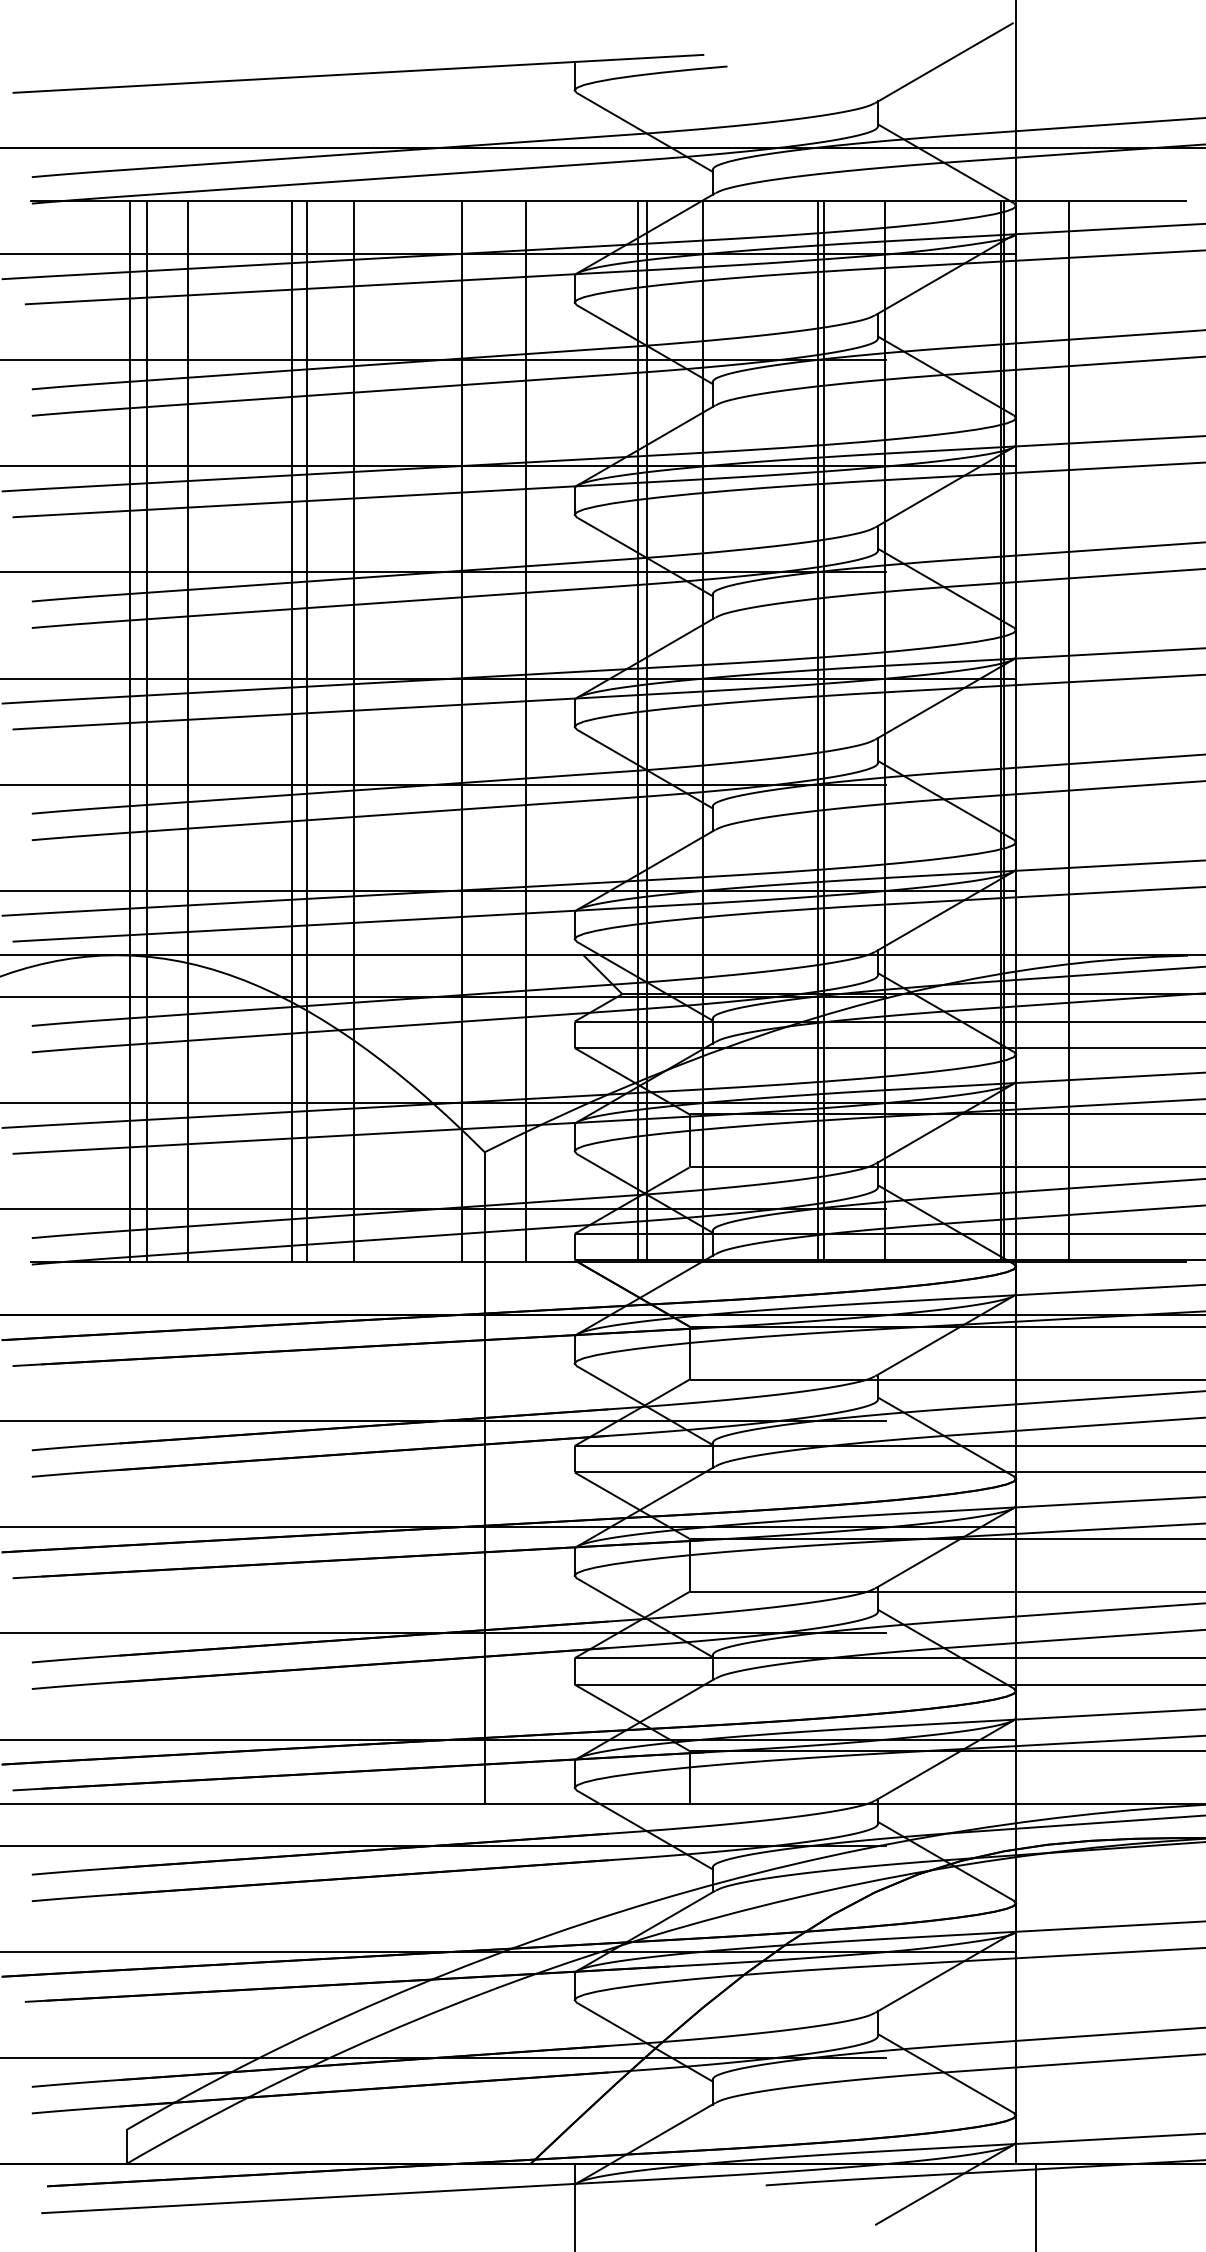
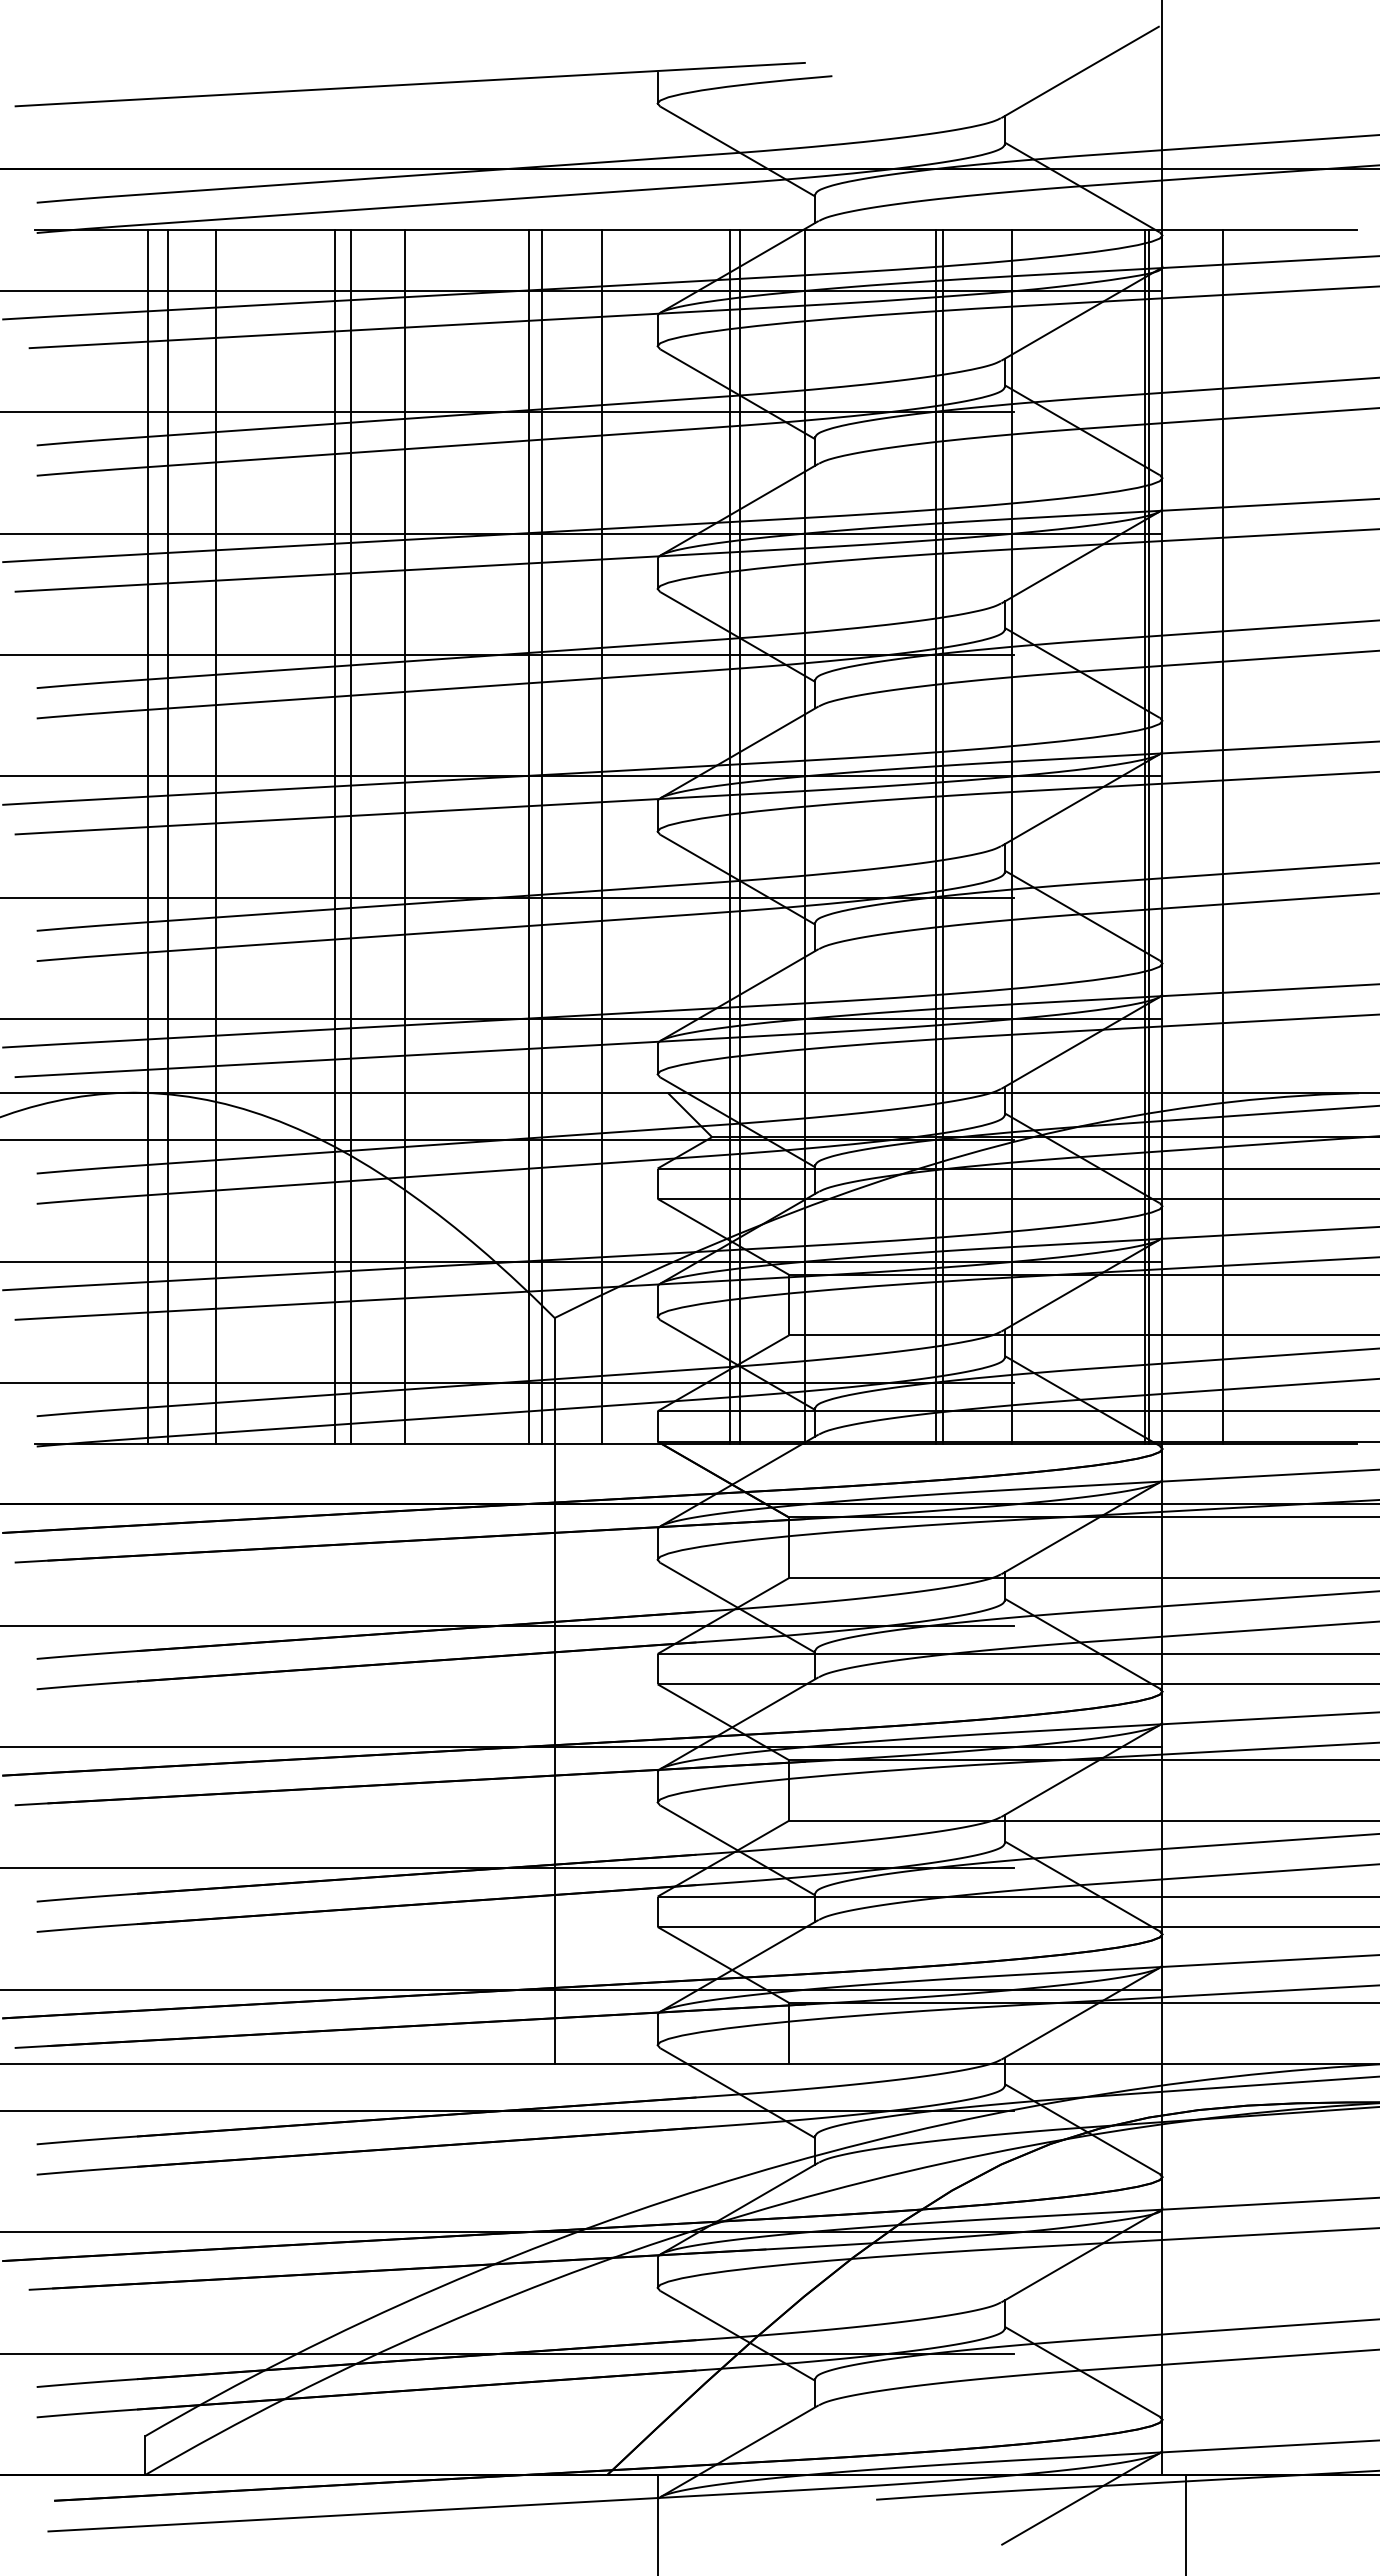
line: (474, 731) -> (542, 836), added

